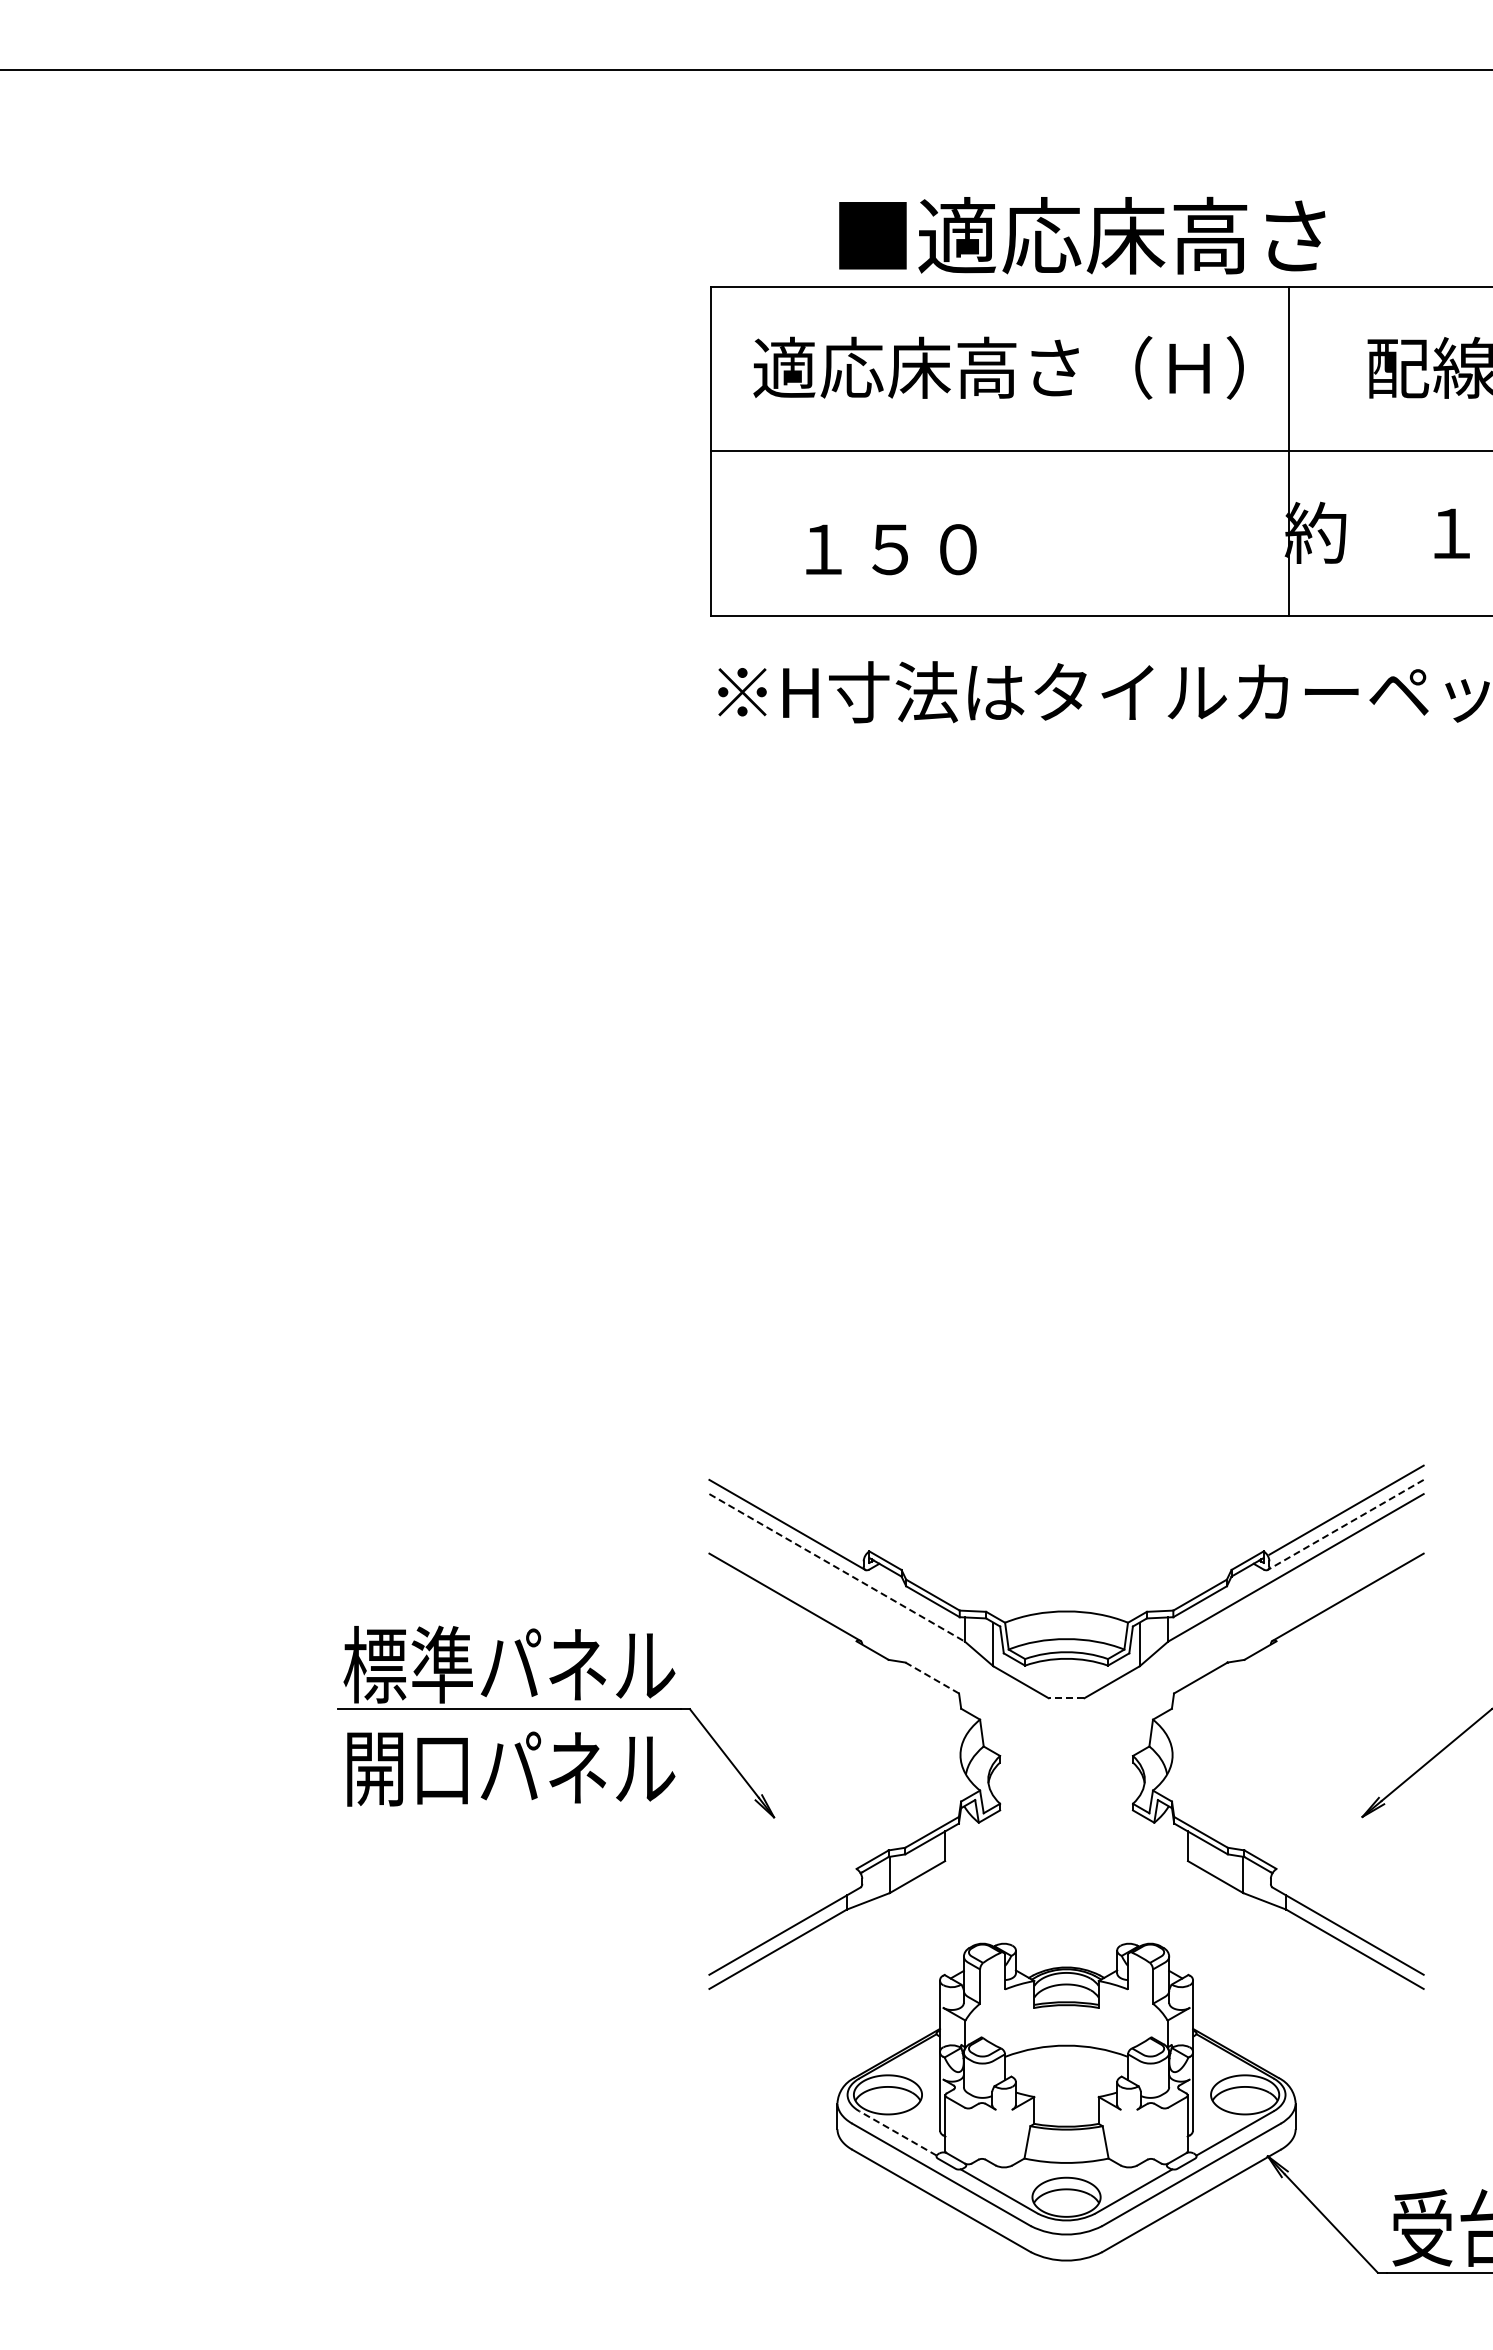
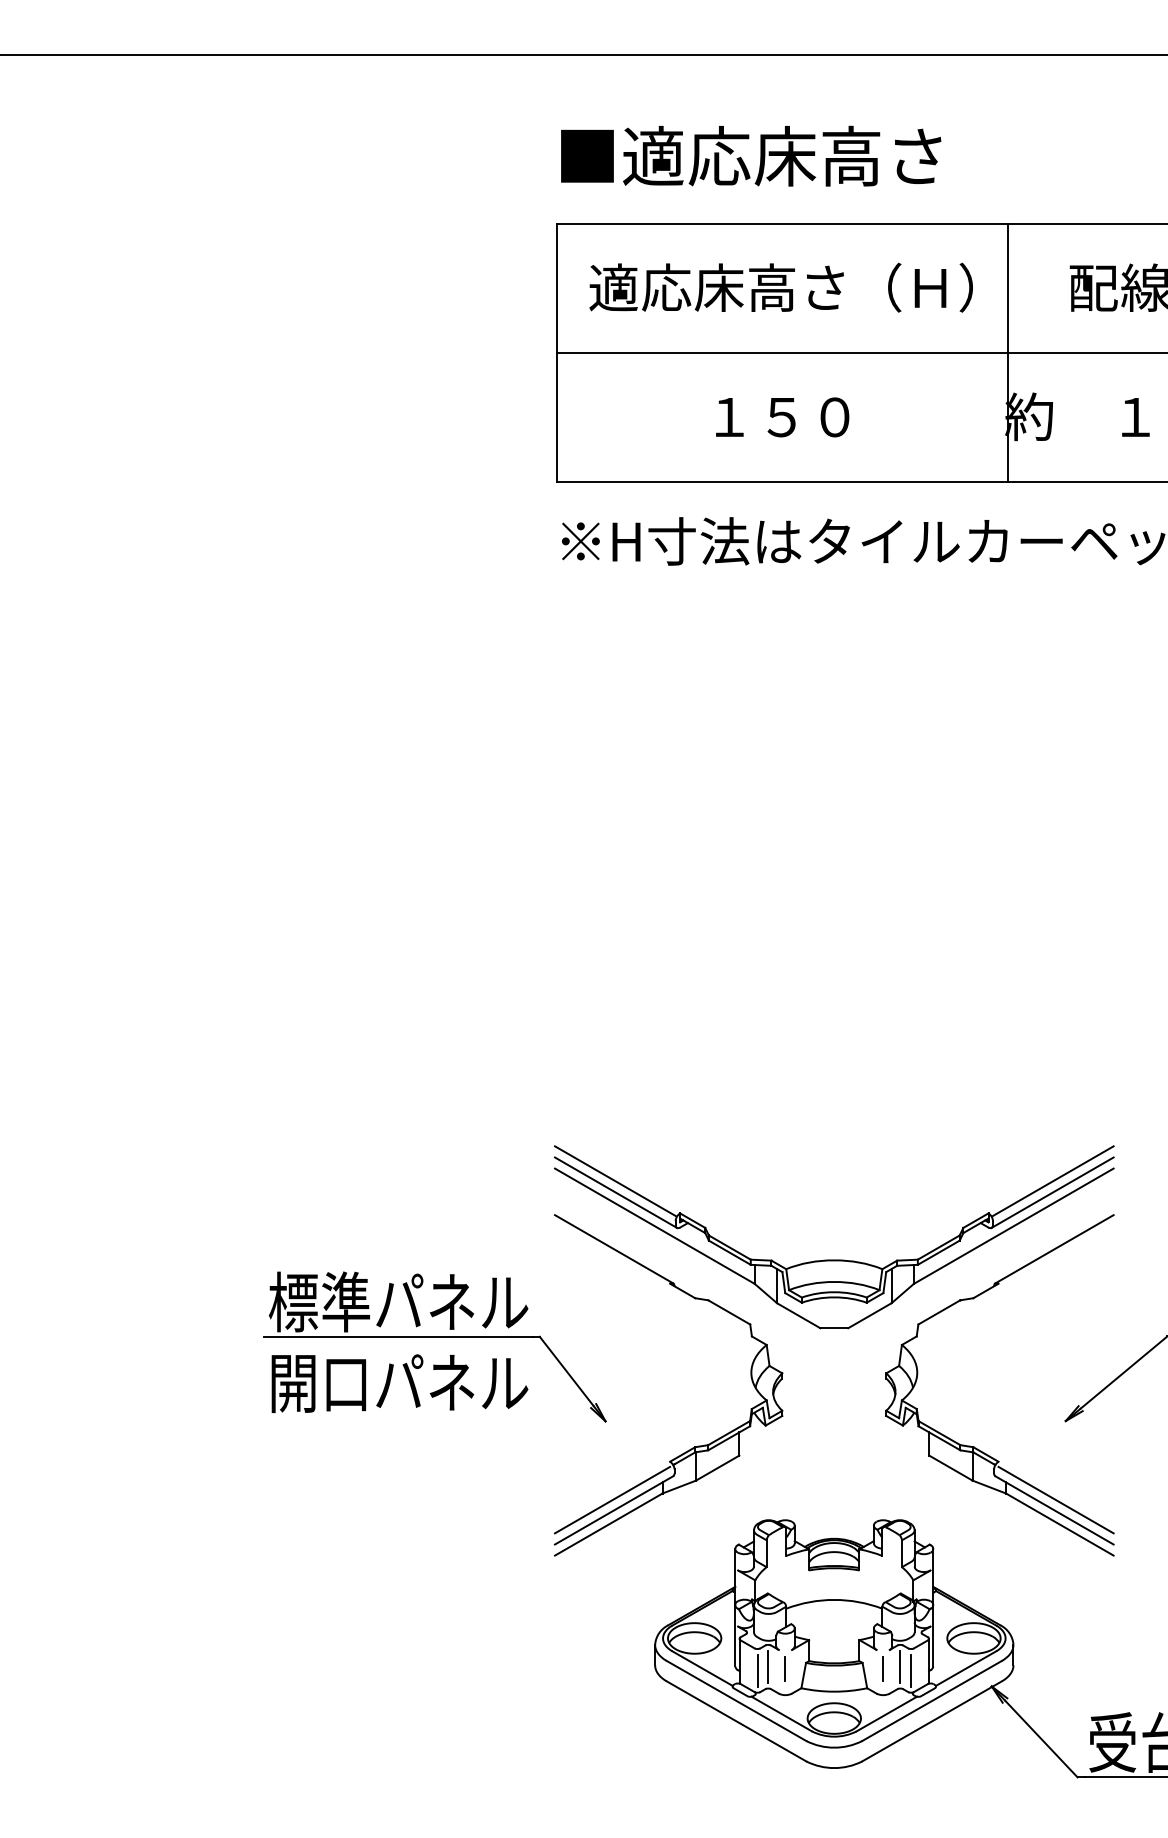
text: (1082, 235) -> (751, 156), moved
text: (891, 549) -> (782, 417), moved
line: (786, 1509) -> (615, 1180), added
line: (1345, 1525) -> (1052, 1193), dashed -> solid
line: (837, 1568) -> (655, 1226), dashed -> solid
line: (932, 1678) -> (729, 1312), dashed -> solid
line: (1066, 1698) -> (834, 1328), dashed -> solid
line: (782, 1917) -> (612, 1499), added
line: (1349, 1917) -> (1055, 1499), added
line: (982, 2131) -> (768, 1667), added
line: (1151, 2131) -> (900, 1667), added
line: (898, 2133) -> (702, 1668), dashed -> solid
line: (1004, 2133) -> (785, 1668), added
line: (1129, 2133) -> (883, 1668), added
line: (968, 2135) -> (757, 1670), added
line: (1164, 2135) -> (910, 1670), added

